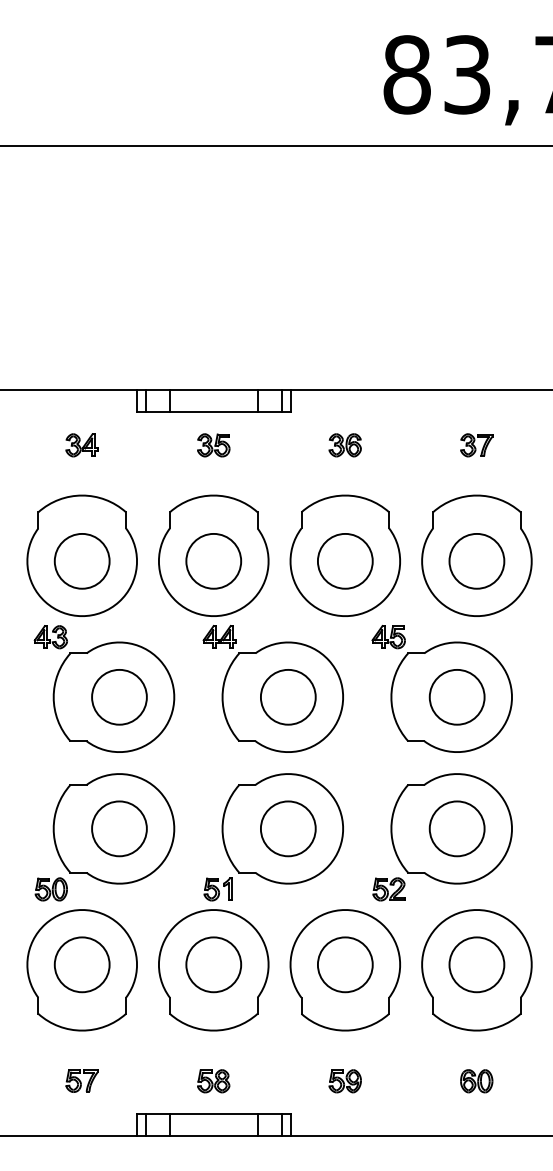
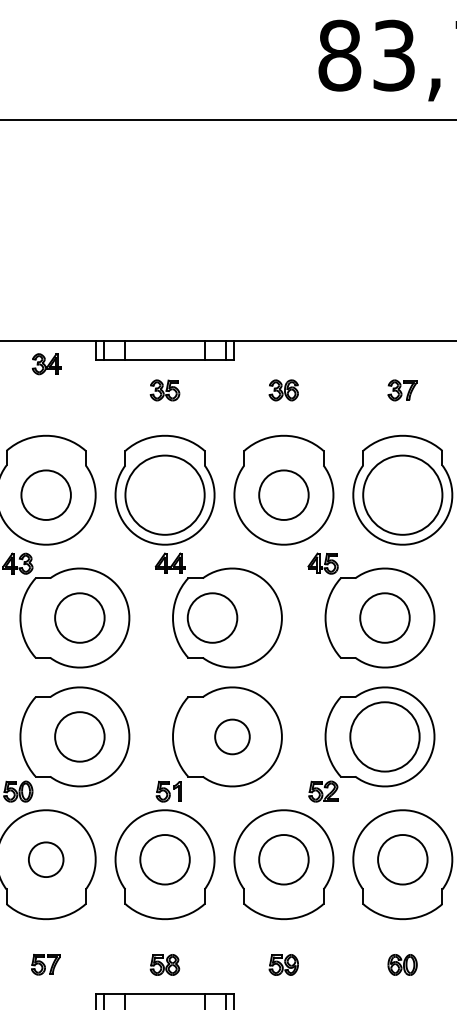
part: (81, 445) -> (46, 364), moved
circle: (213, 560) -> (164, 494), size x1.6
circle: (476, 560) -> (402, 494), size x1.6
circle: (288, 697) -> (212, 618), moved
circle: (288, 828) -> (232, 736), size x0.7
circle: (456, 828) -> (384, 736), size x1.4
circle: (81, 964) -> (45, 859), size x0.7

